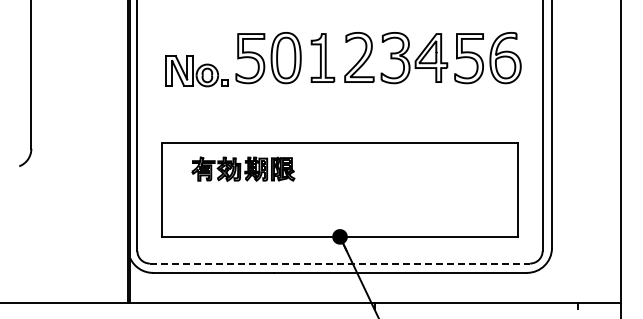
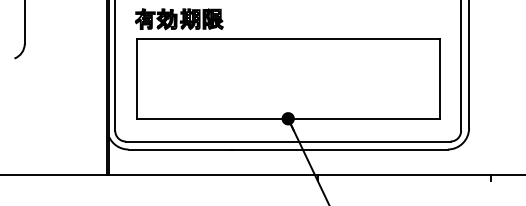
part: (243, 168) -> (179, 18), moved
line: (340, 263) -> (288, 141), dashed -> solid

